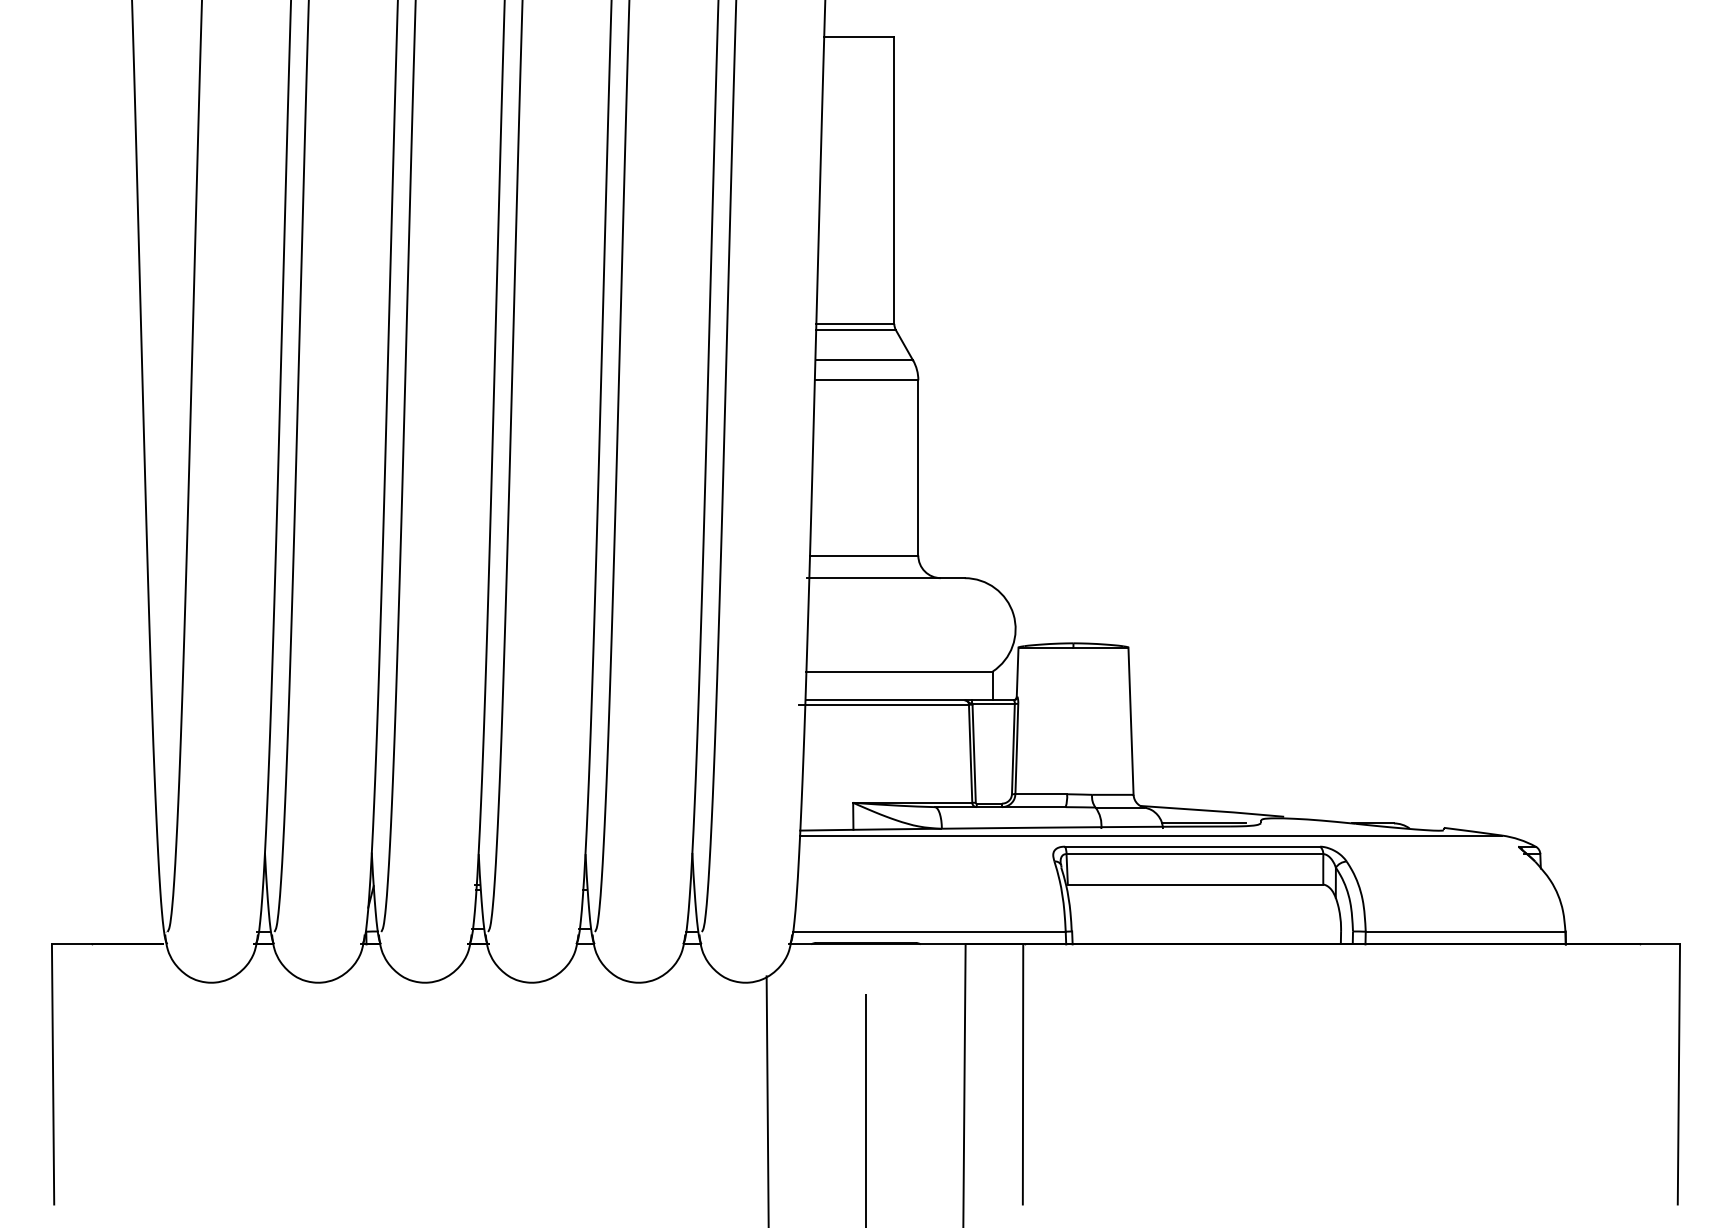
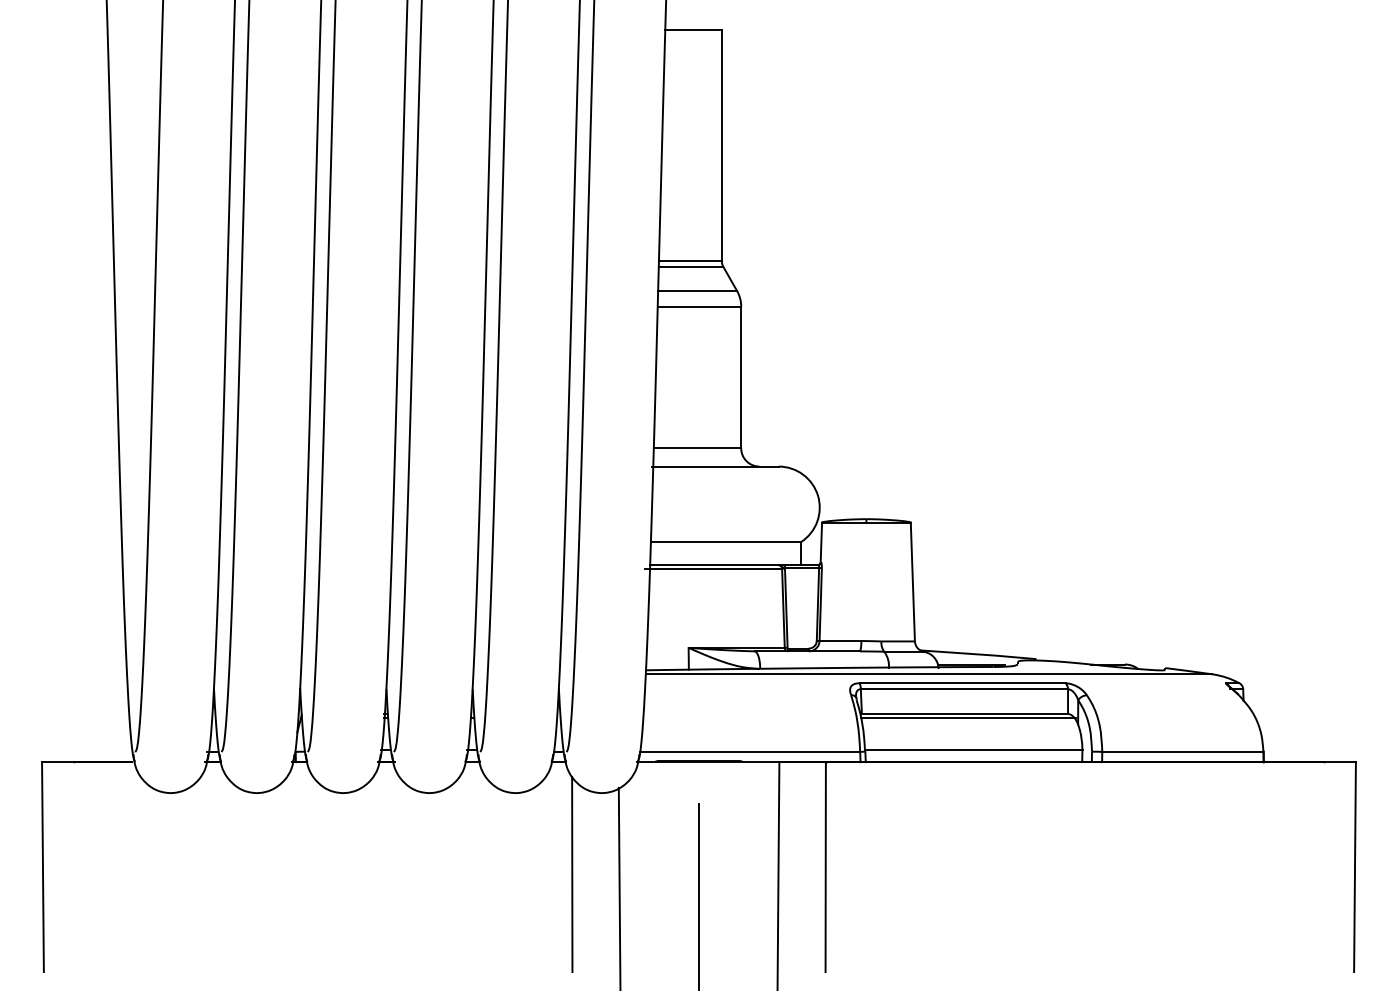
line: (1200, 889) -> (968, 717), added
line: (1206, 928) -> (973, 749), added
line: (708, 1083) -> (571, 874), added

